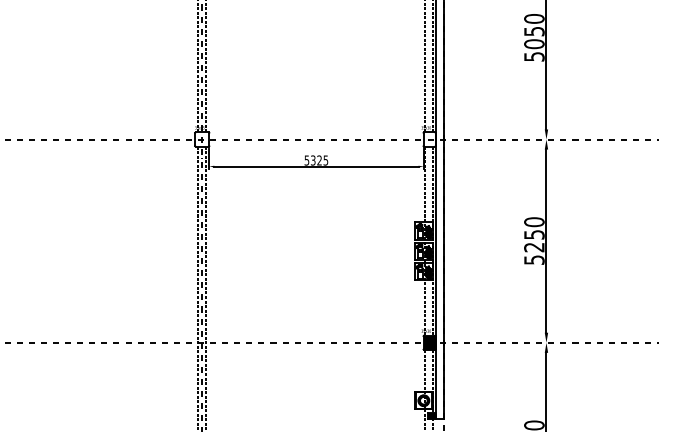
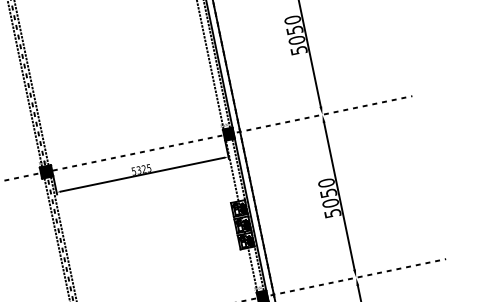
hatch: (202, 139) -> (46, 171), added
hatch: (429, 139) -> (228, 134), added
text: (534, 247) -> (330, 203), 5250 -> 5050

